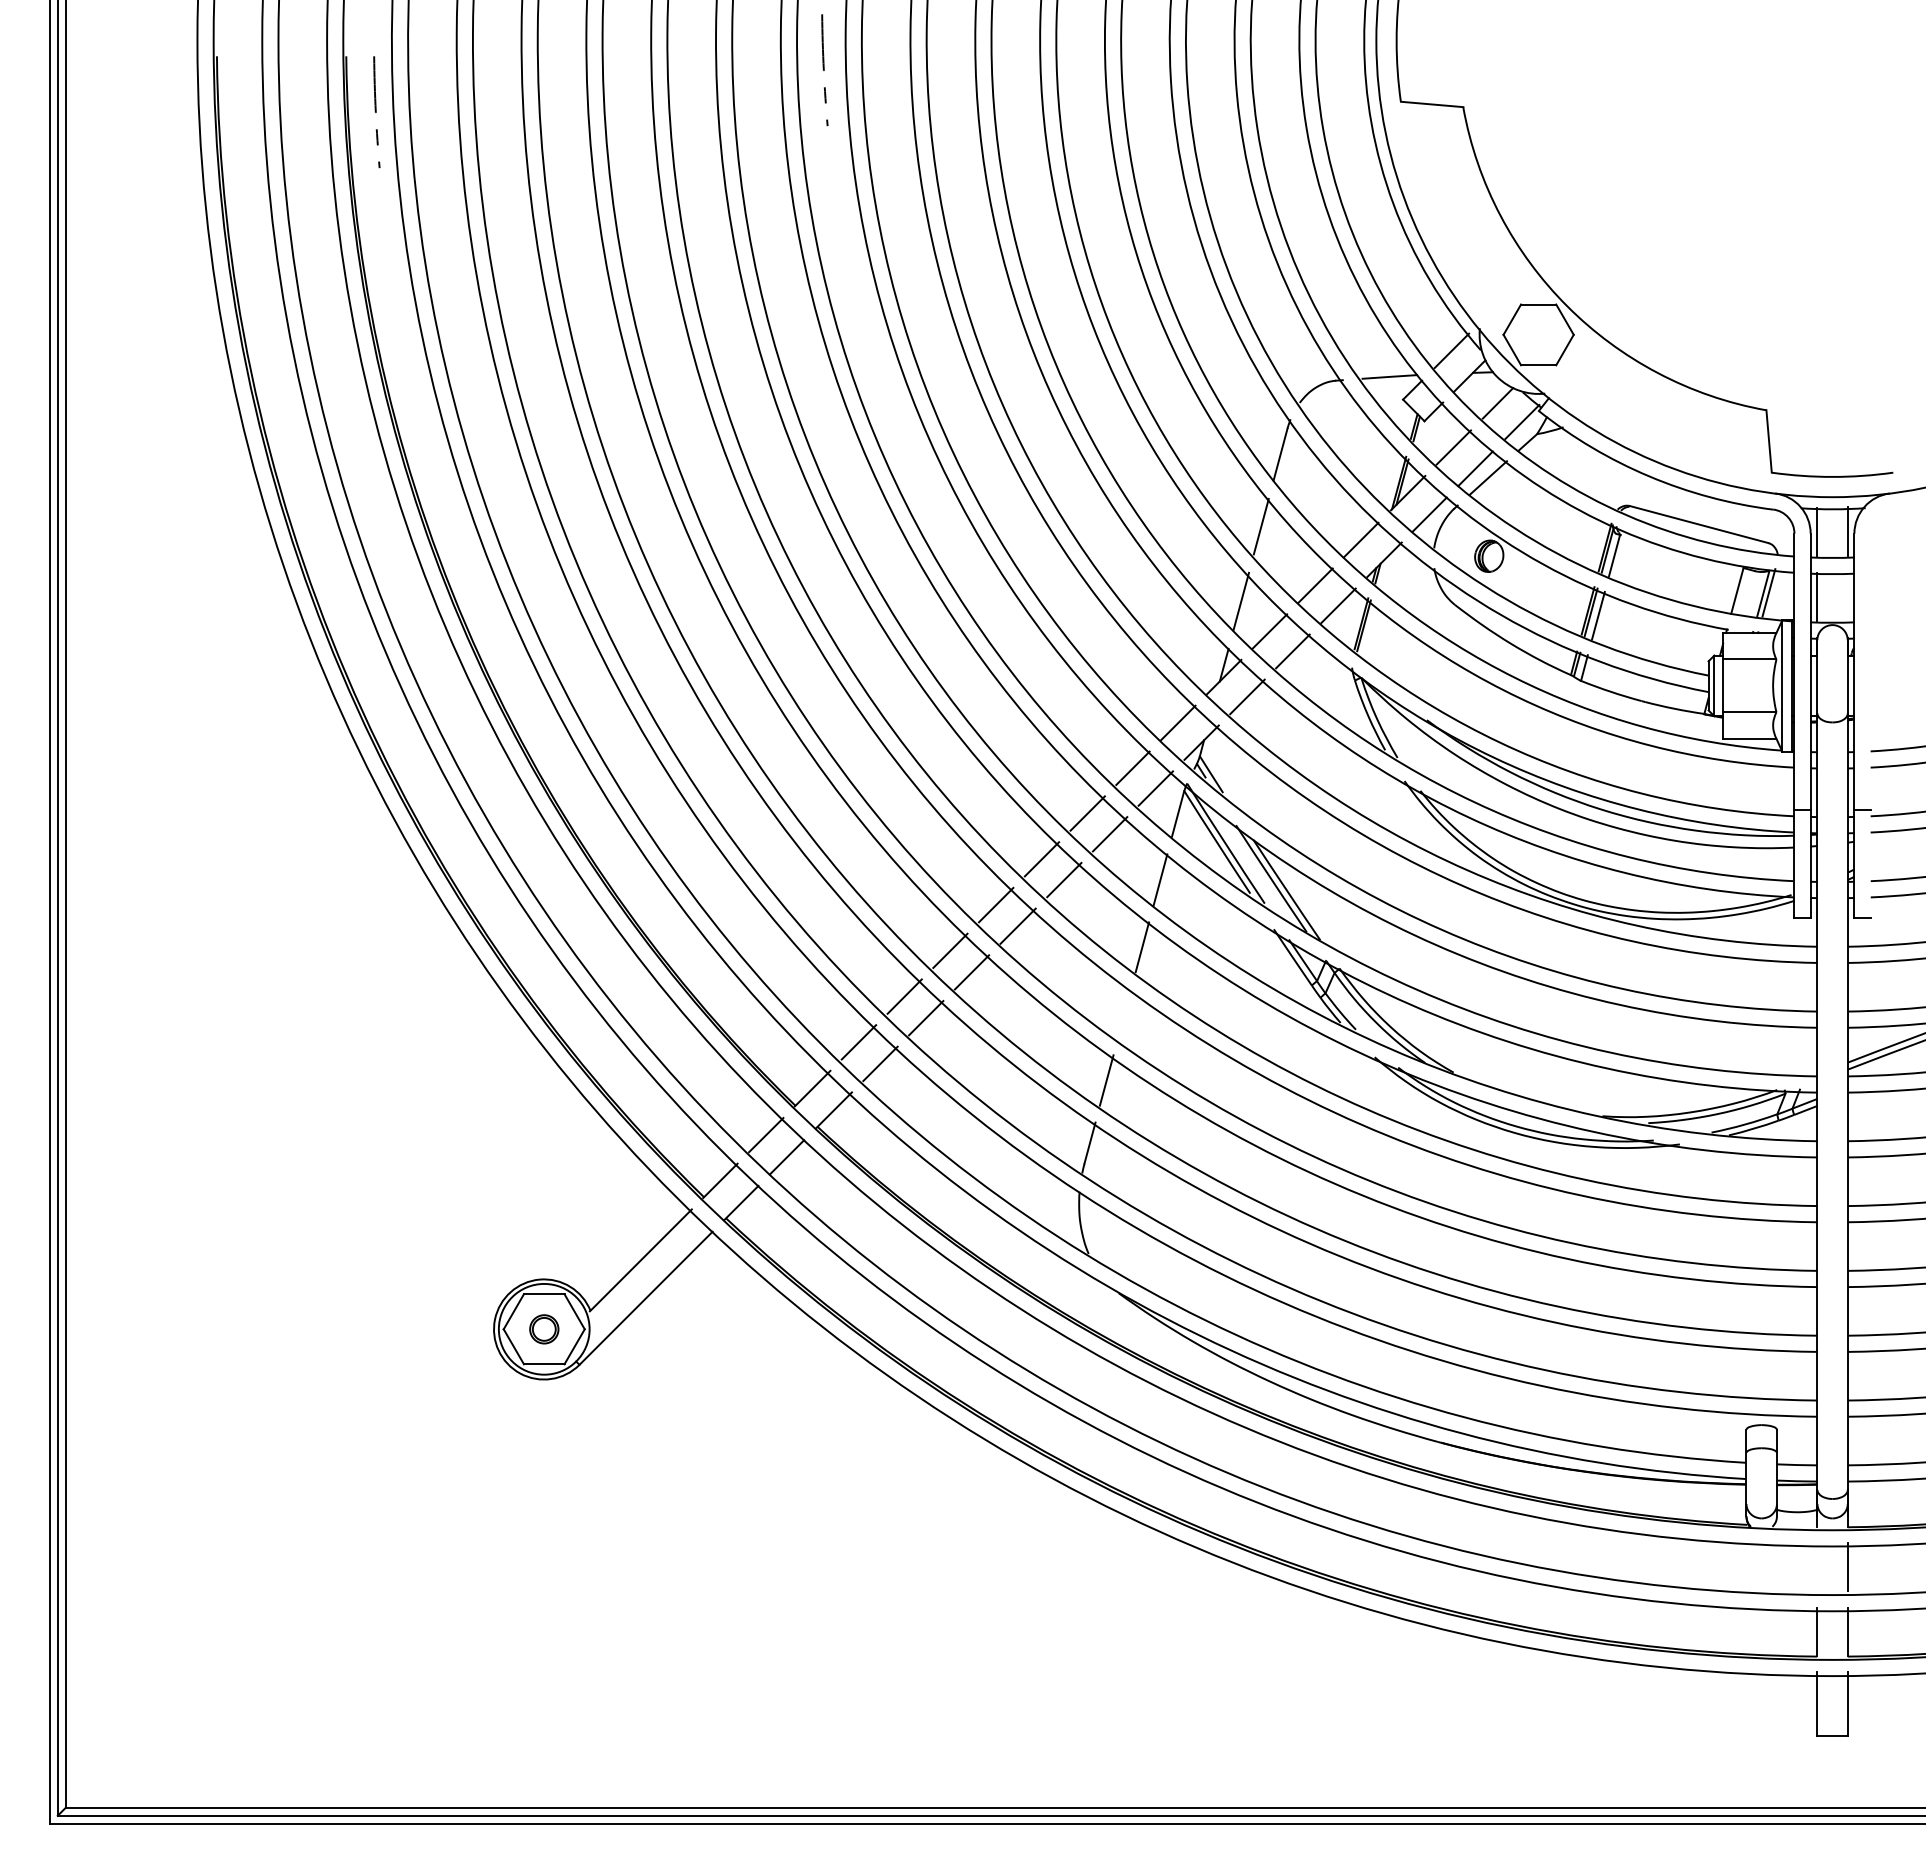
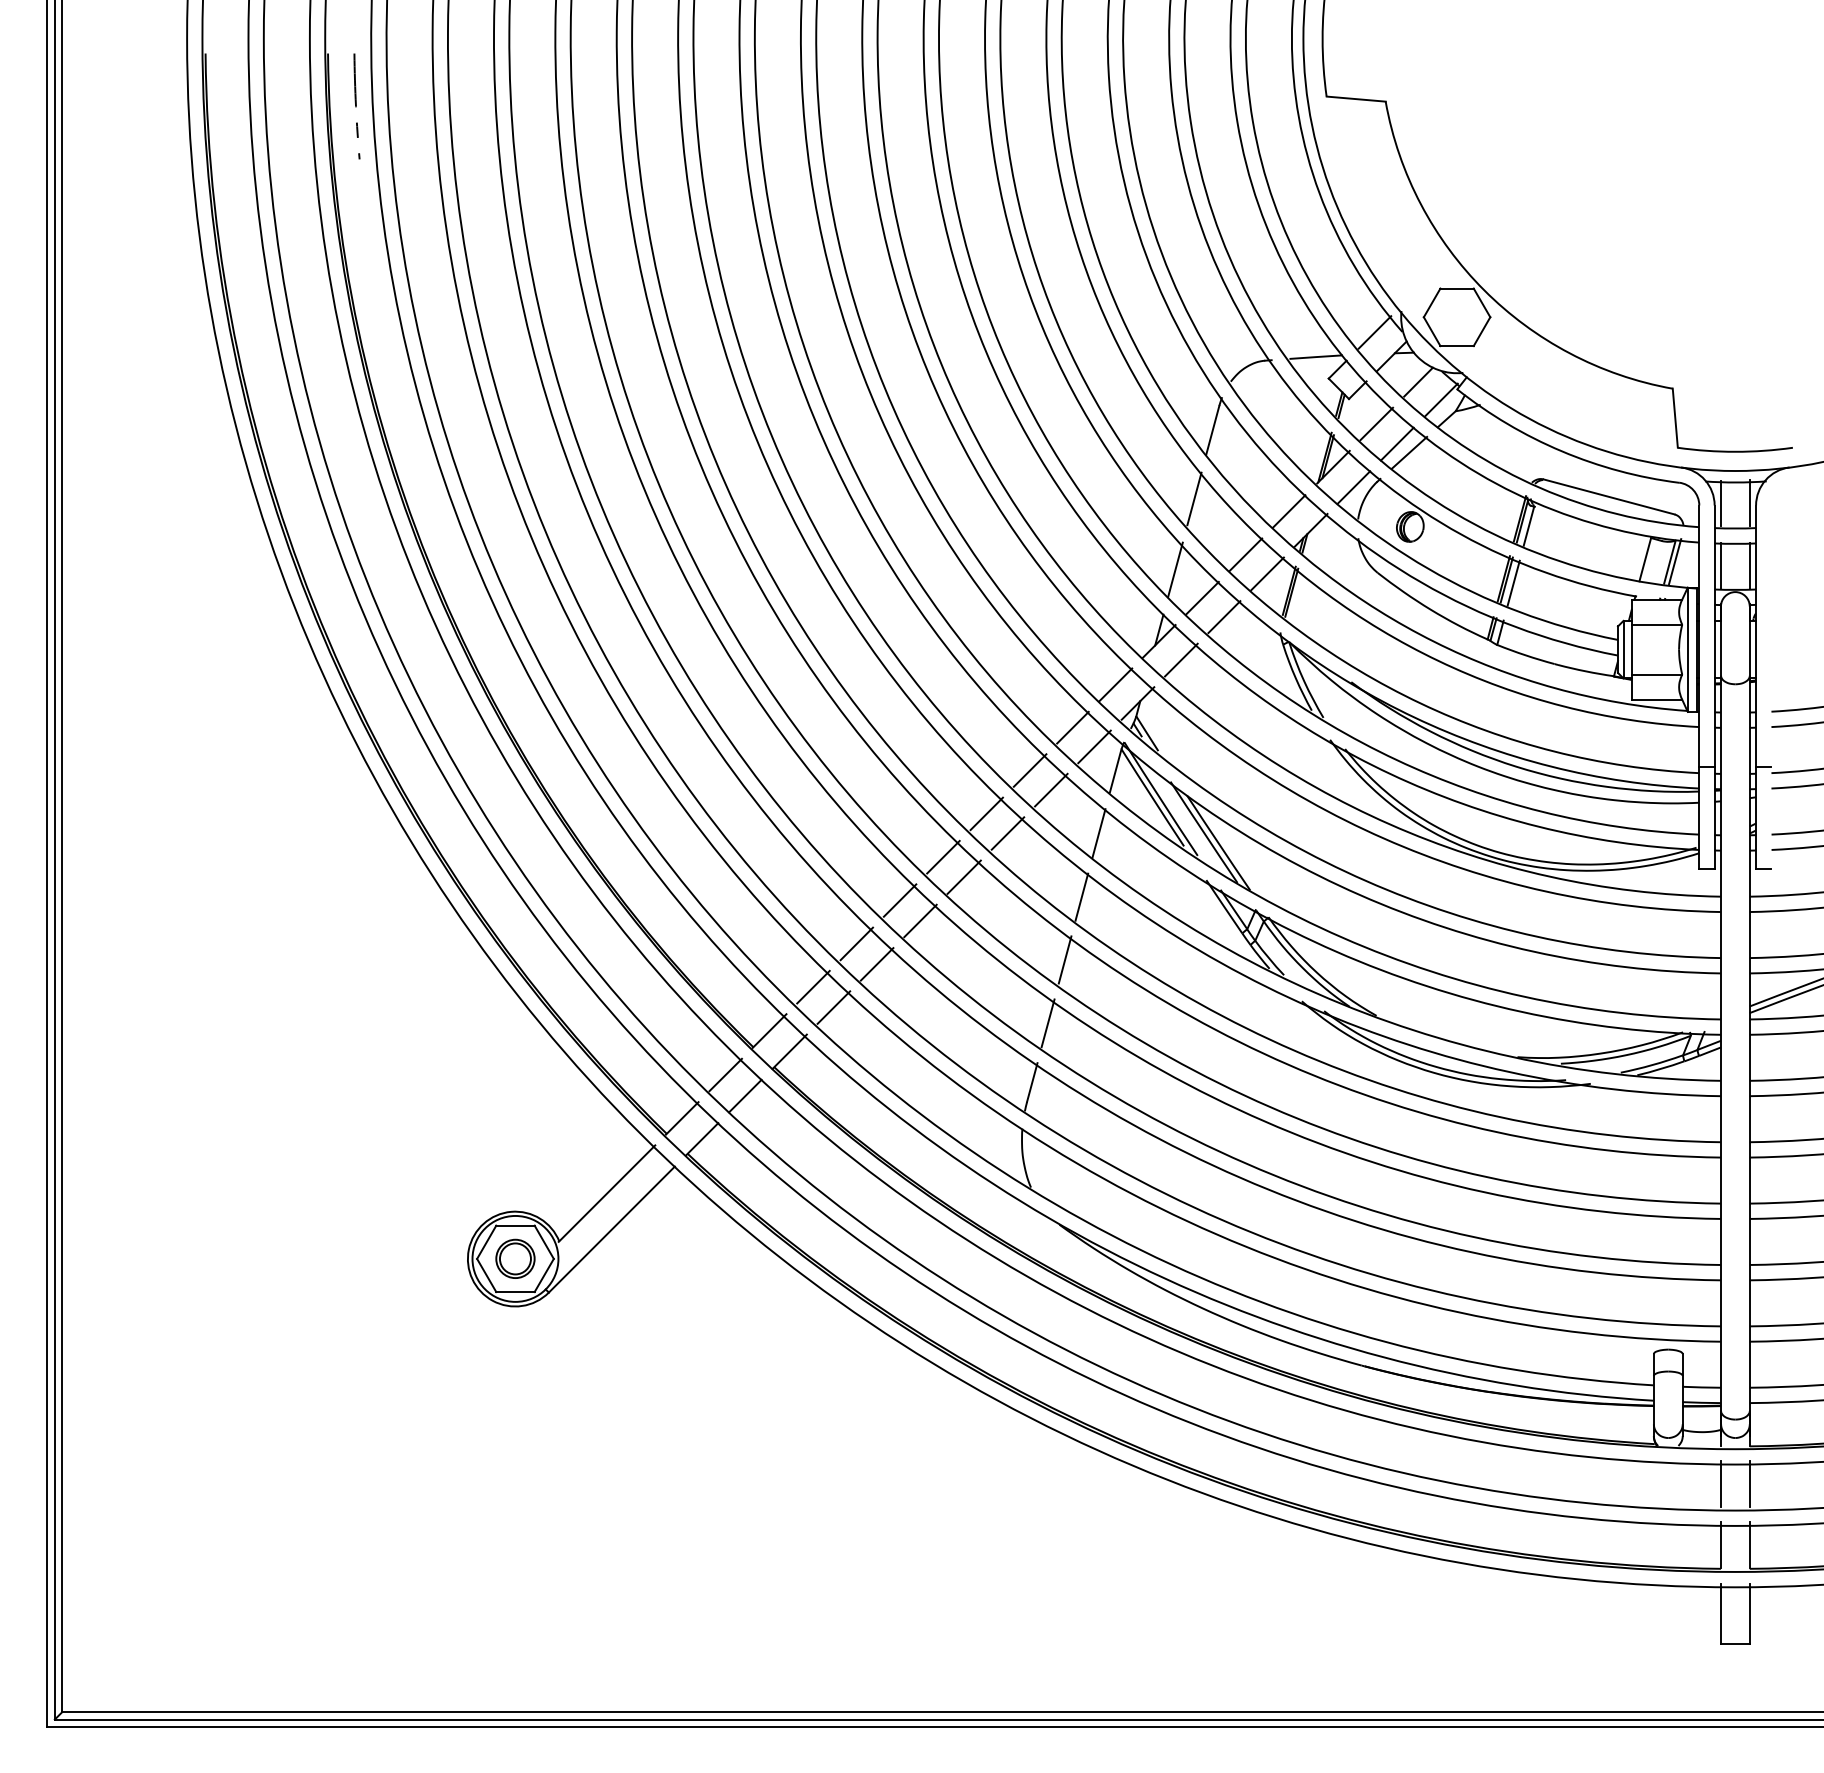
arc: (824, 70) -> (780, 66), removed
line: (1847, 596) -> (1749, 565), added
line: (1124, 1013) -> (1064, 959), added
part: (544, 1329) -> (515, 1259), size x1.43
line: (1817, 1566) -> (1721, 1483), added

